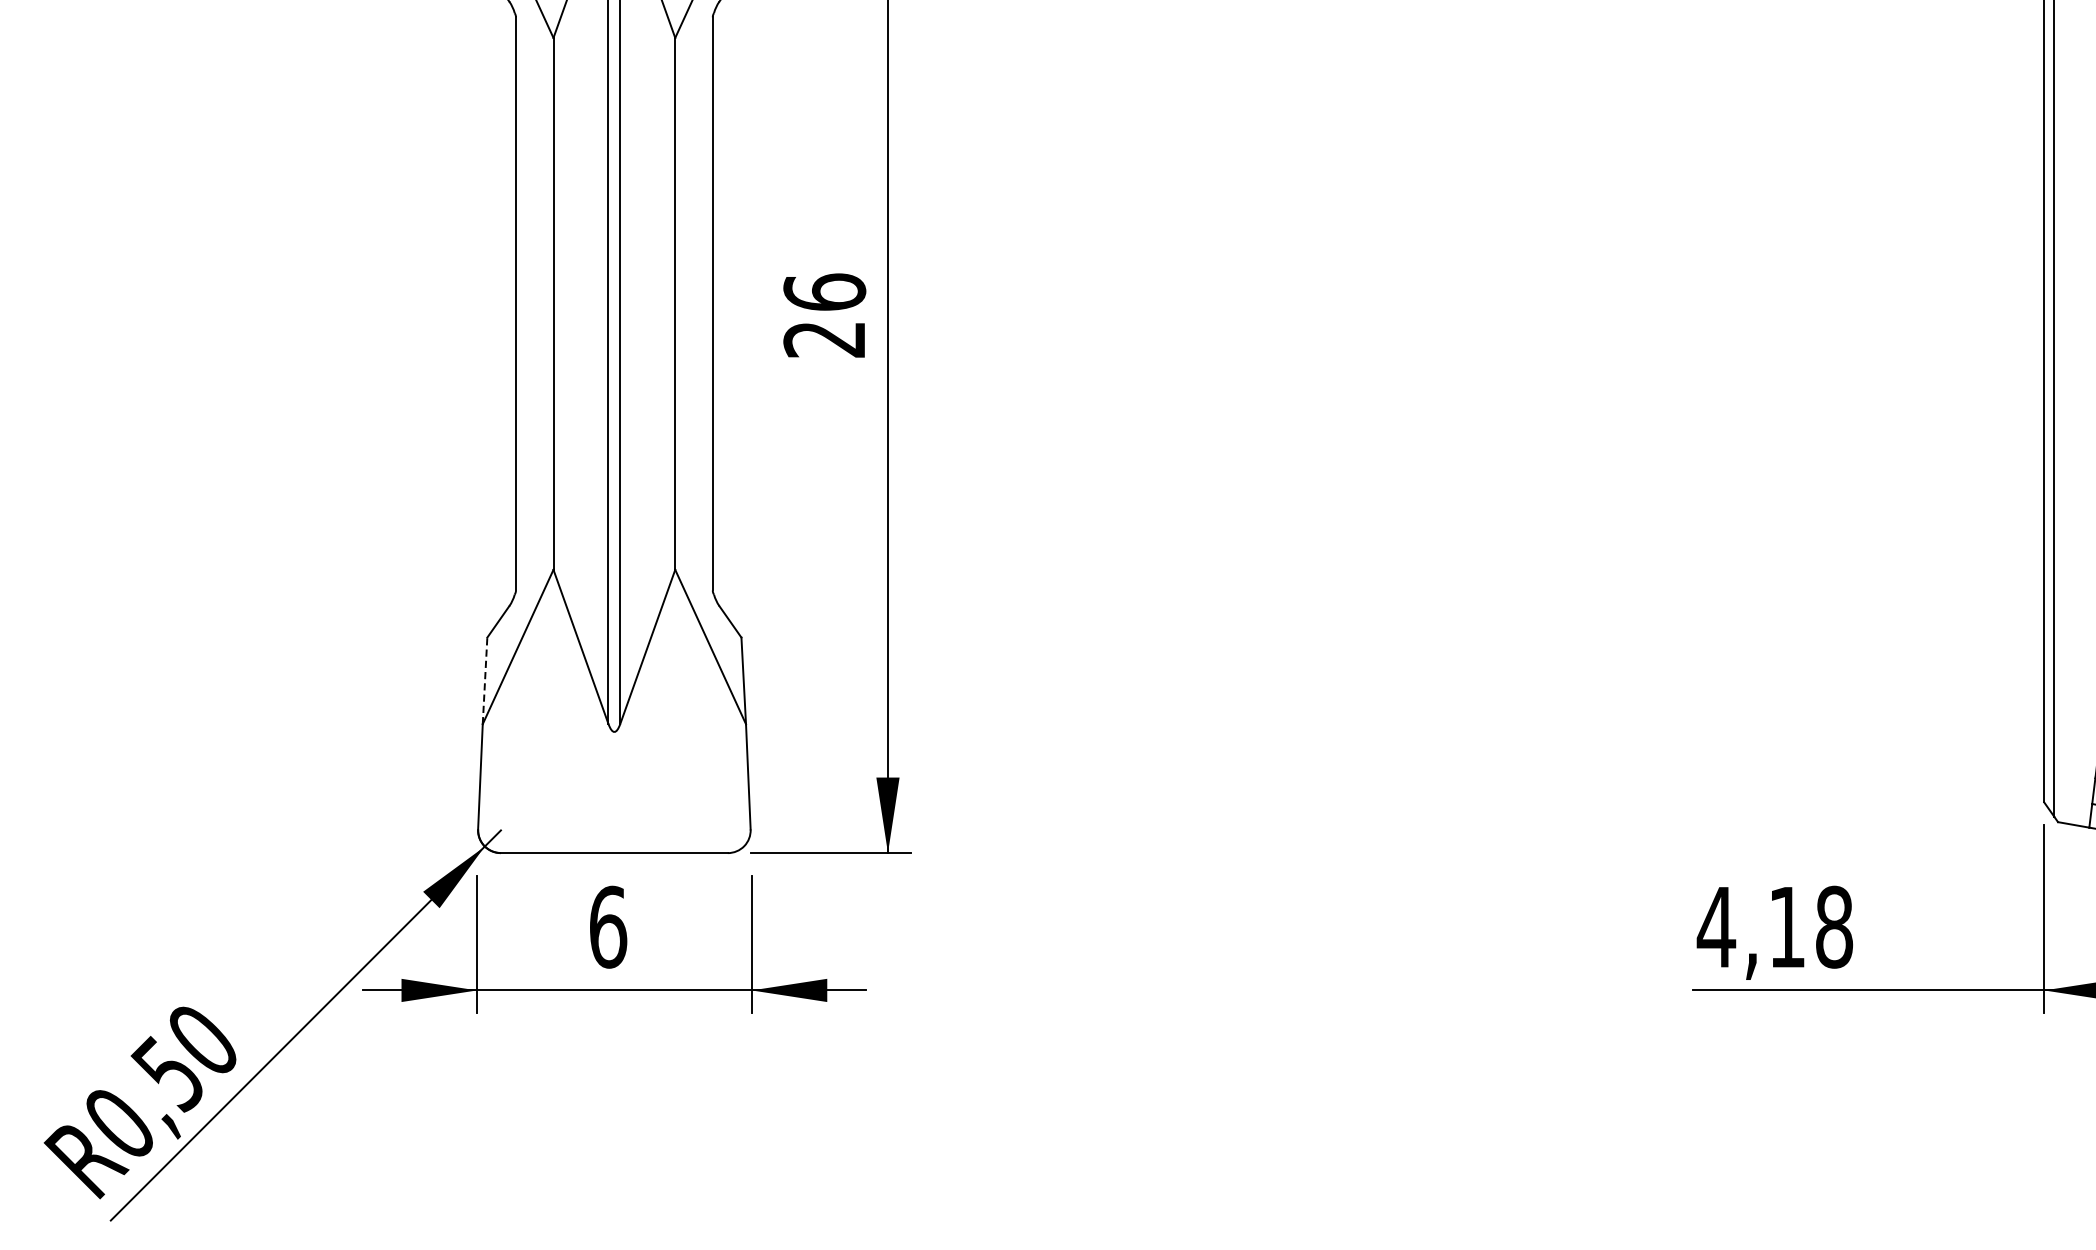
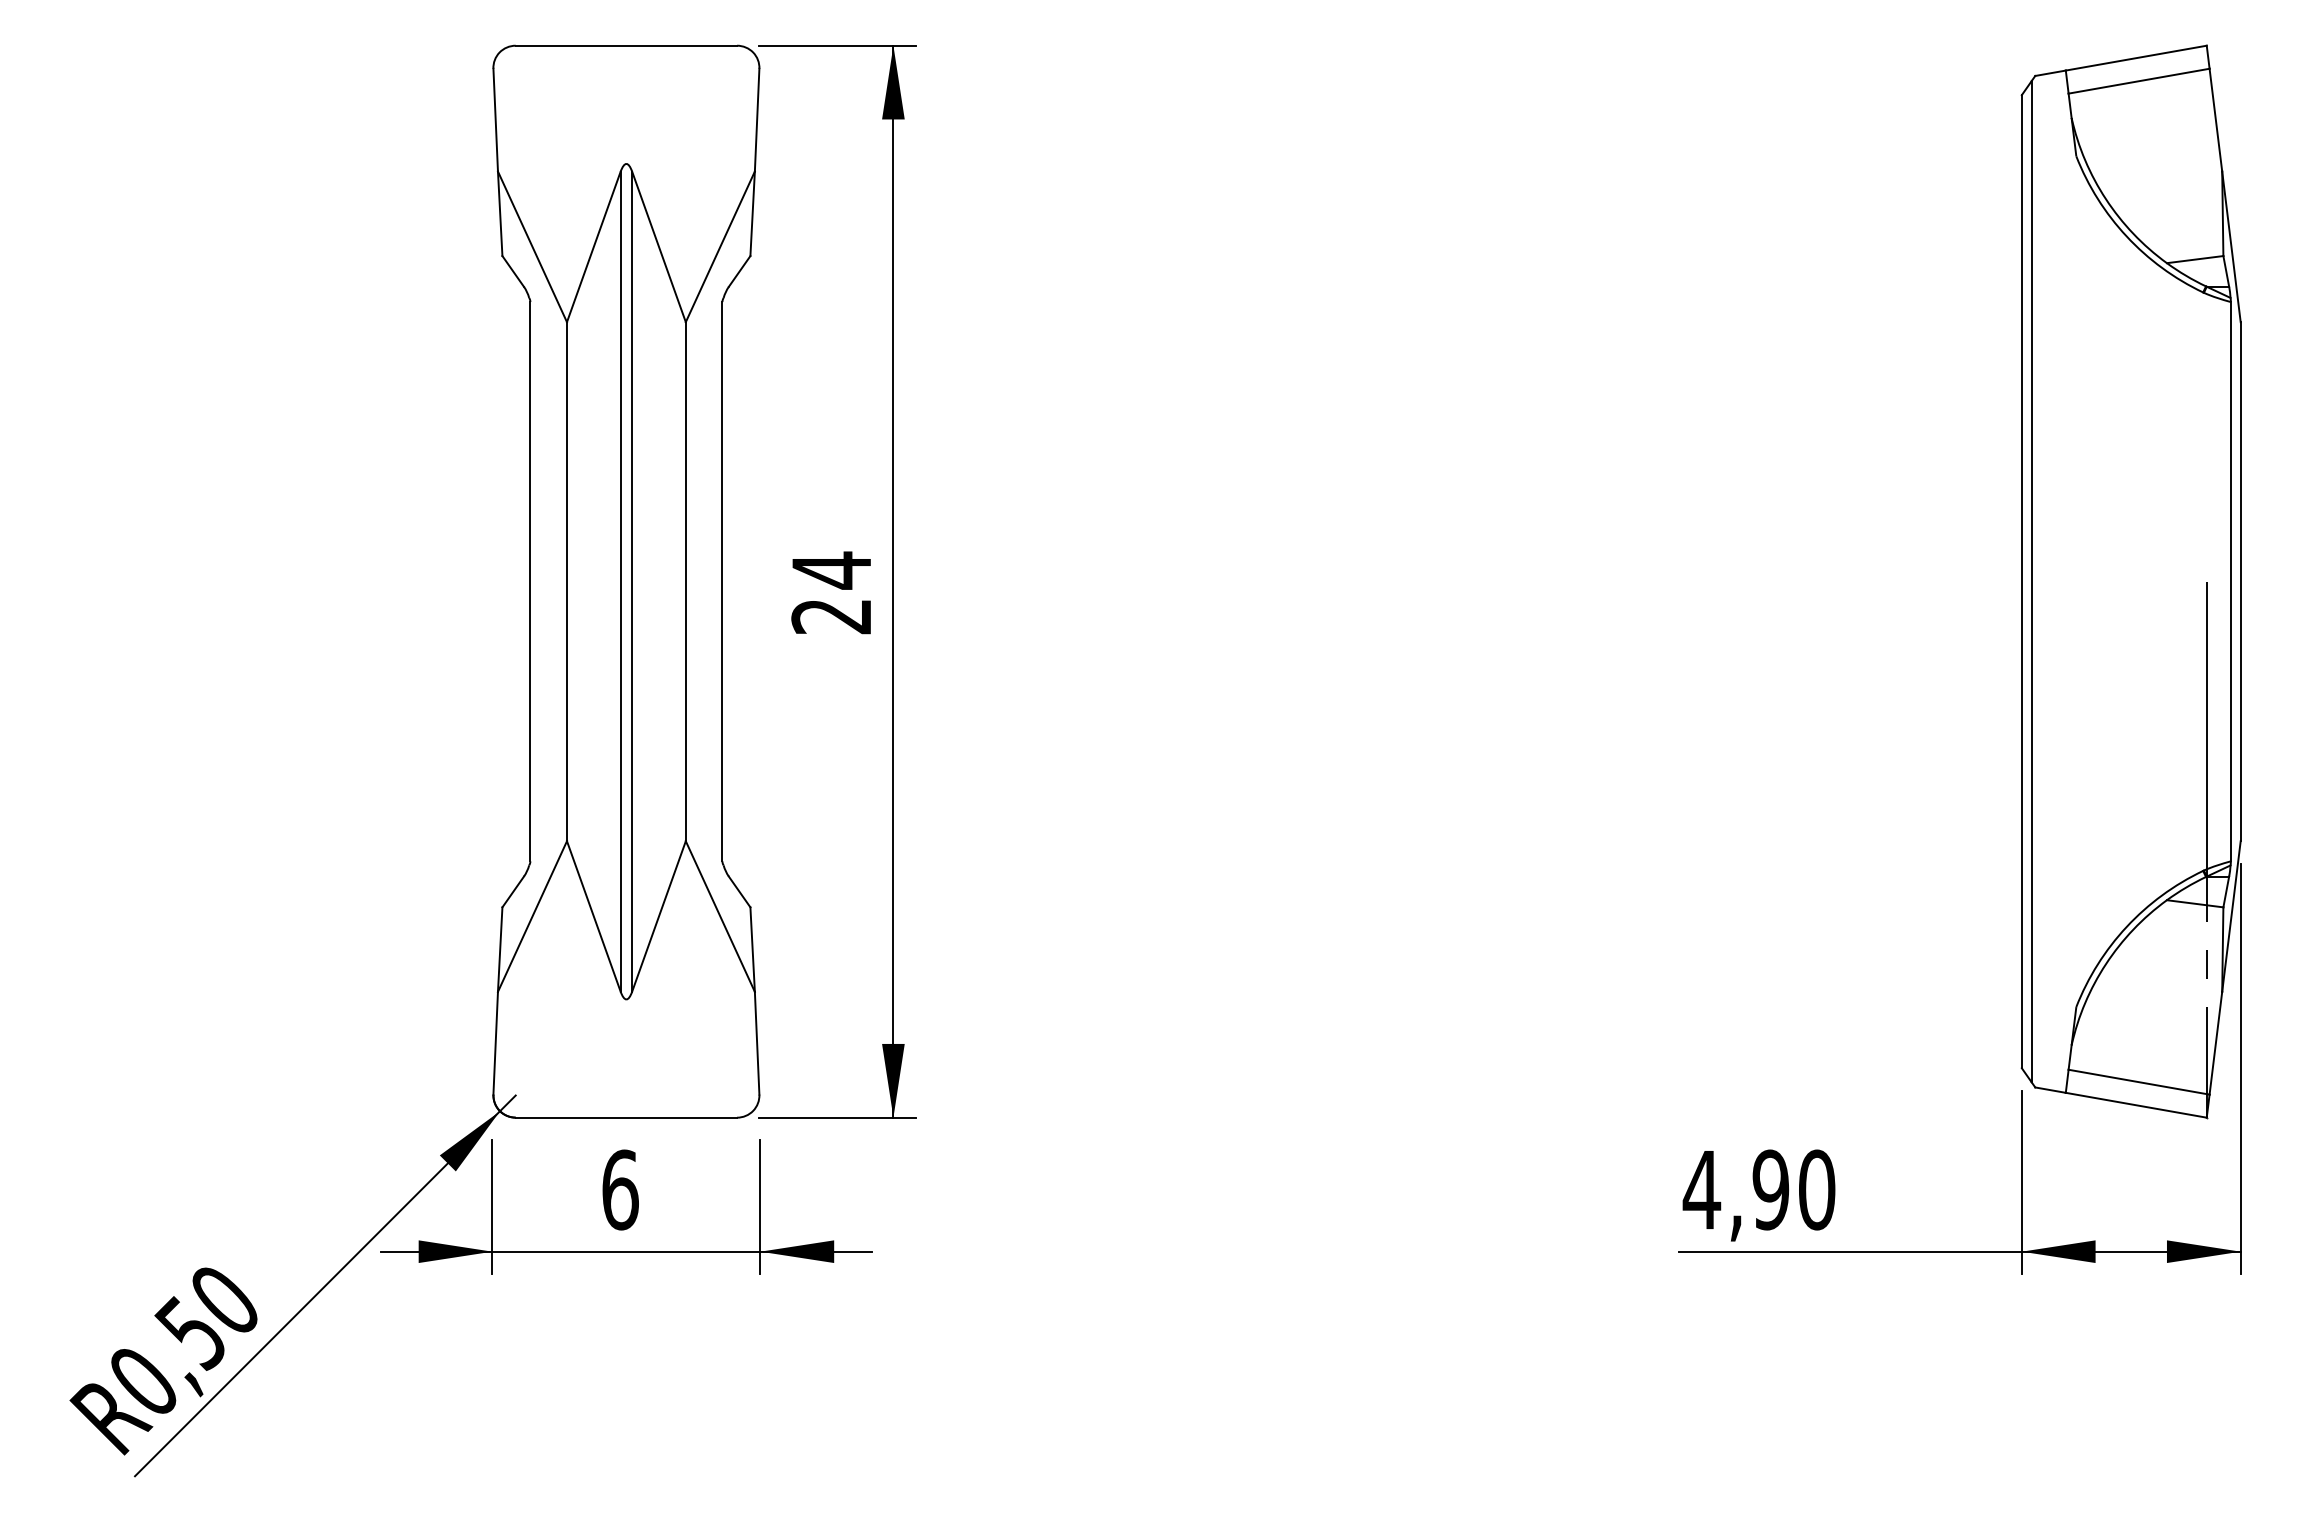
text: (824, 292) -> (831, 570), 26 -> 24
line: (485, 680) -> (500, 949), dashed -> solid
text: (1810, 926) -> (1793, 1189), 4,18 -> 4,90

